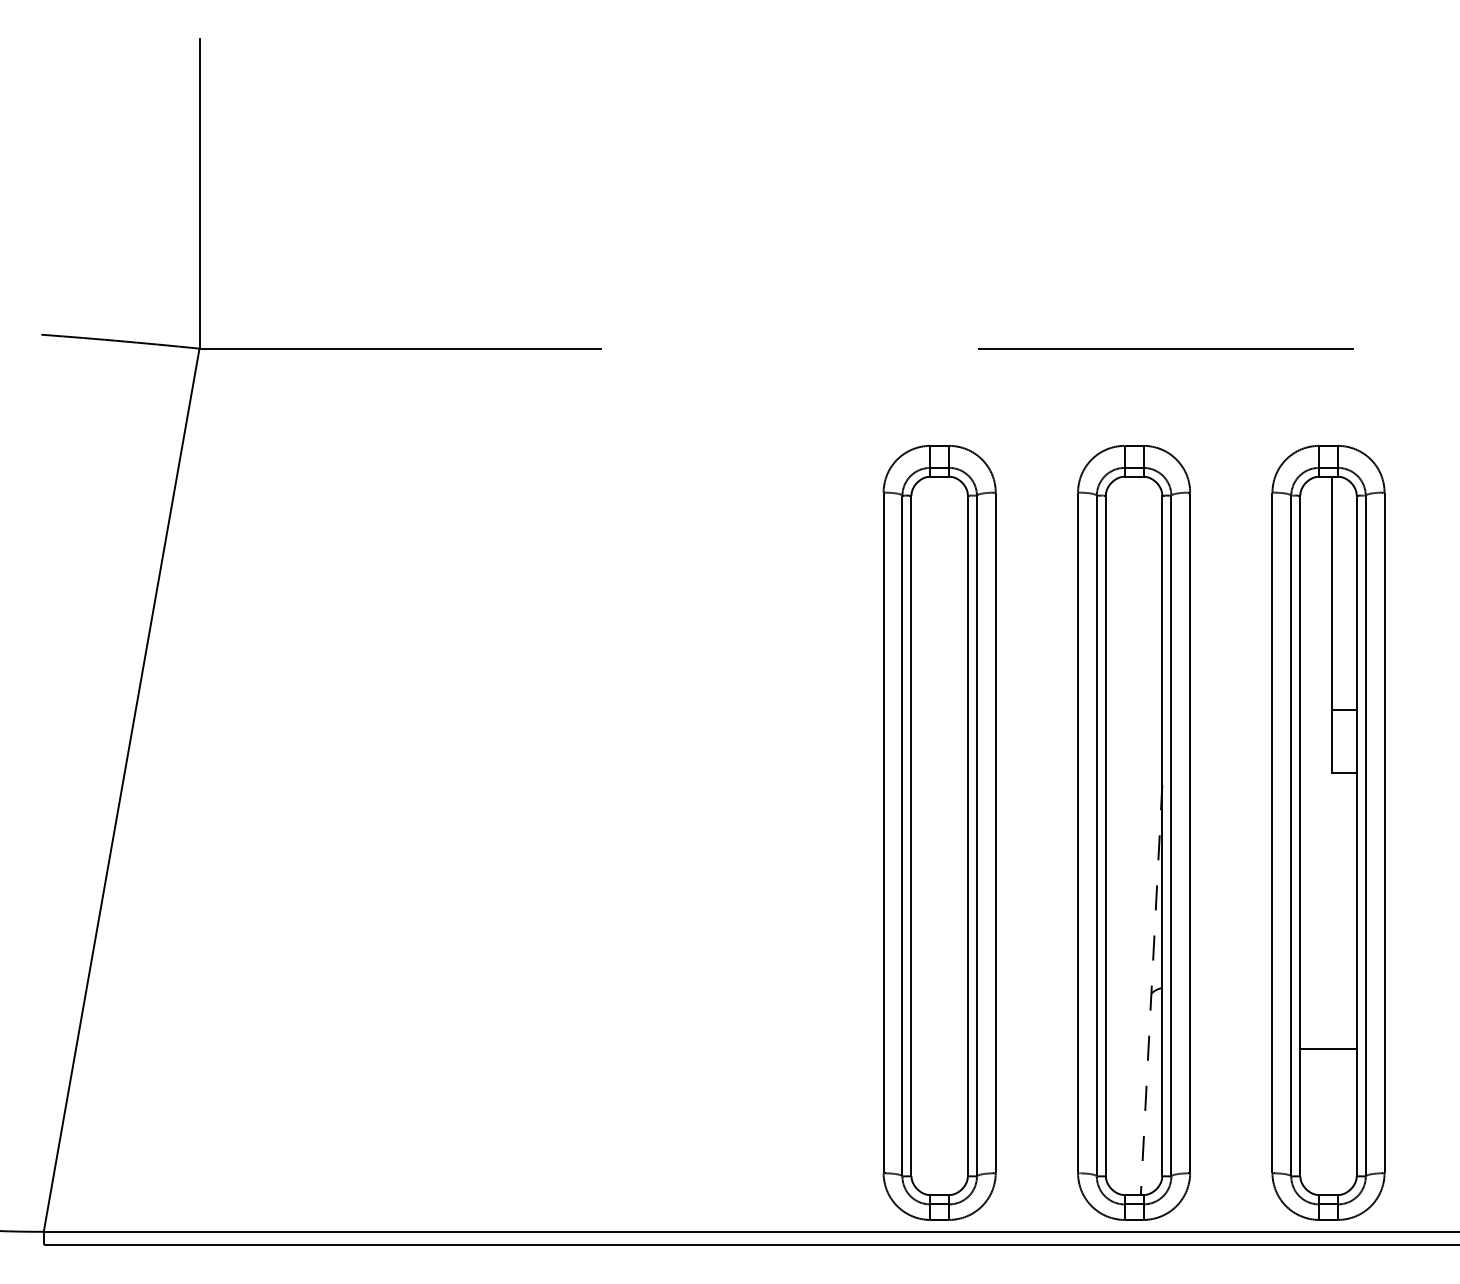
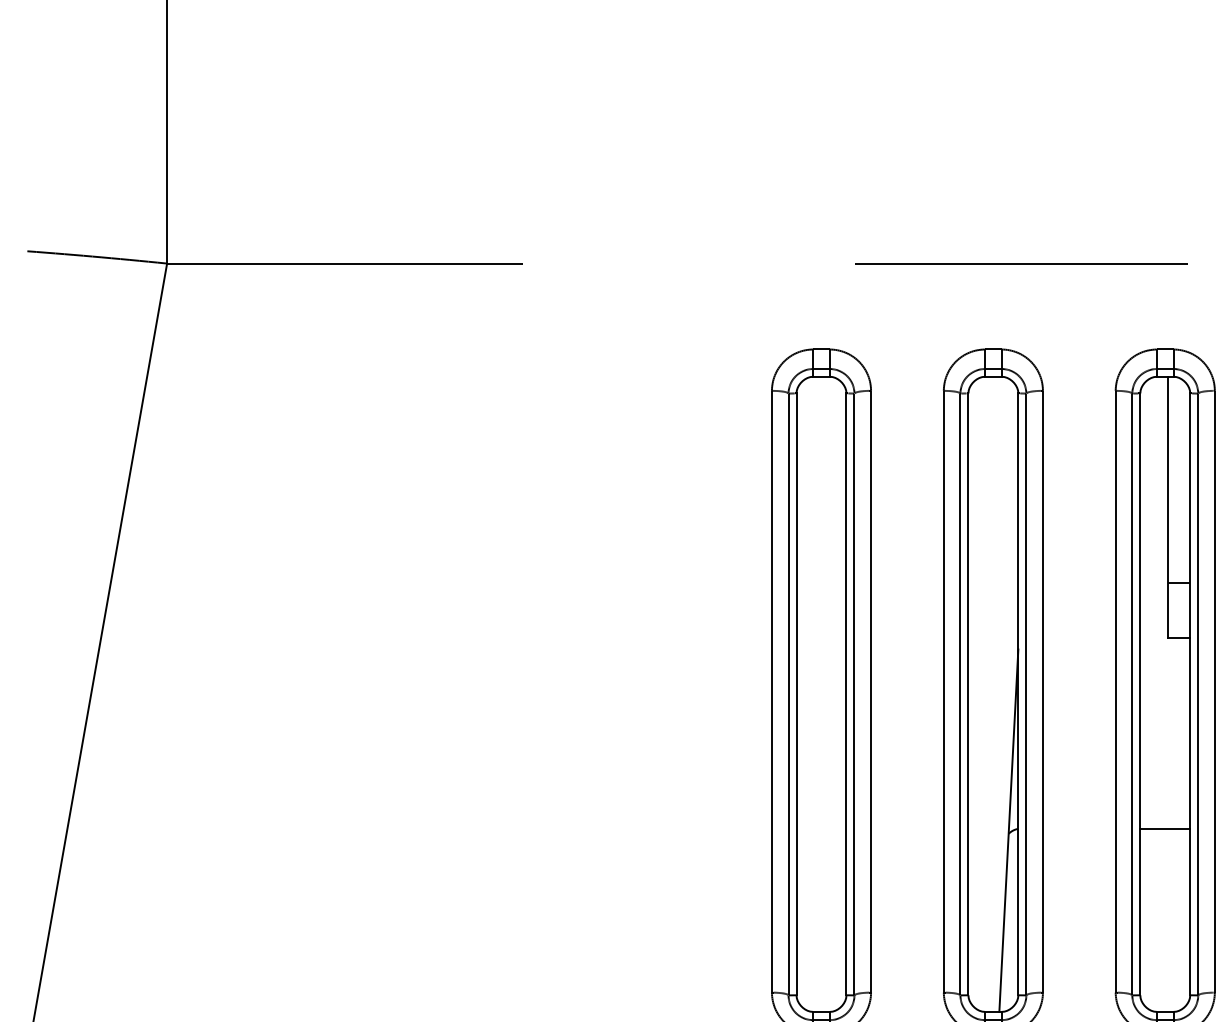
line: (1151, 990) -> (1008, 831), dashed -> solid
line: (1328, 1048) -> (1165, 828), moved

